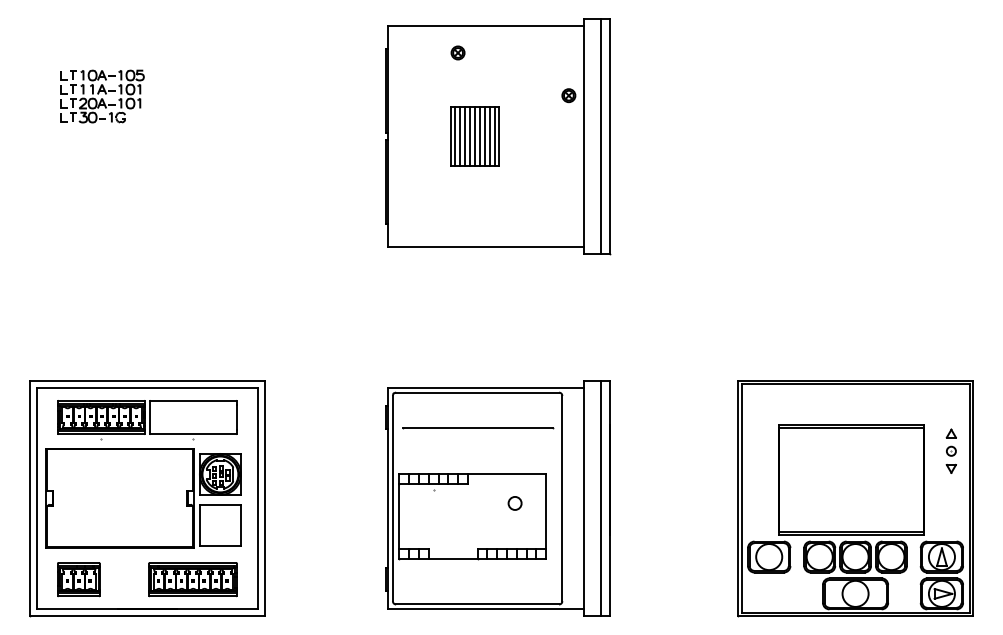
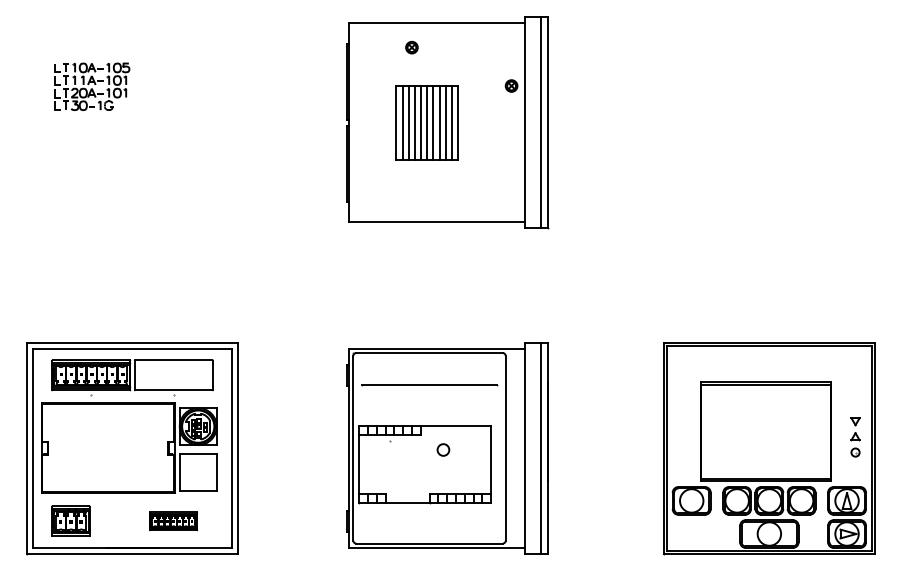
part: (474, 136) -> (426, 122), size x1.4
part: (950, 442) -> (854, 444), moved
circle: (514, 503) -> (442, 450), moved
part: (192, 579) -> (173, 521), size x0.6

